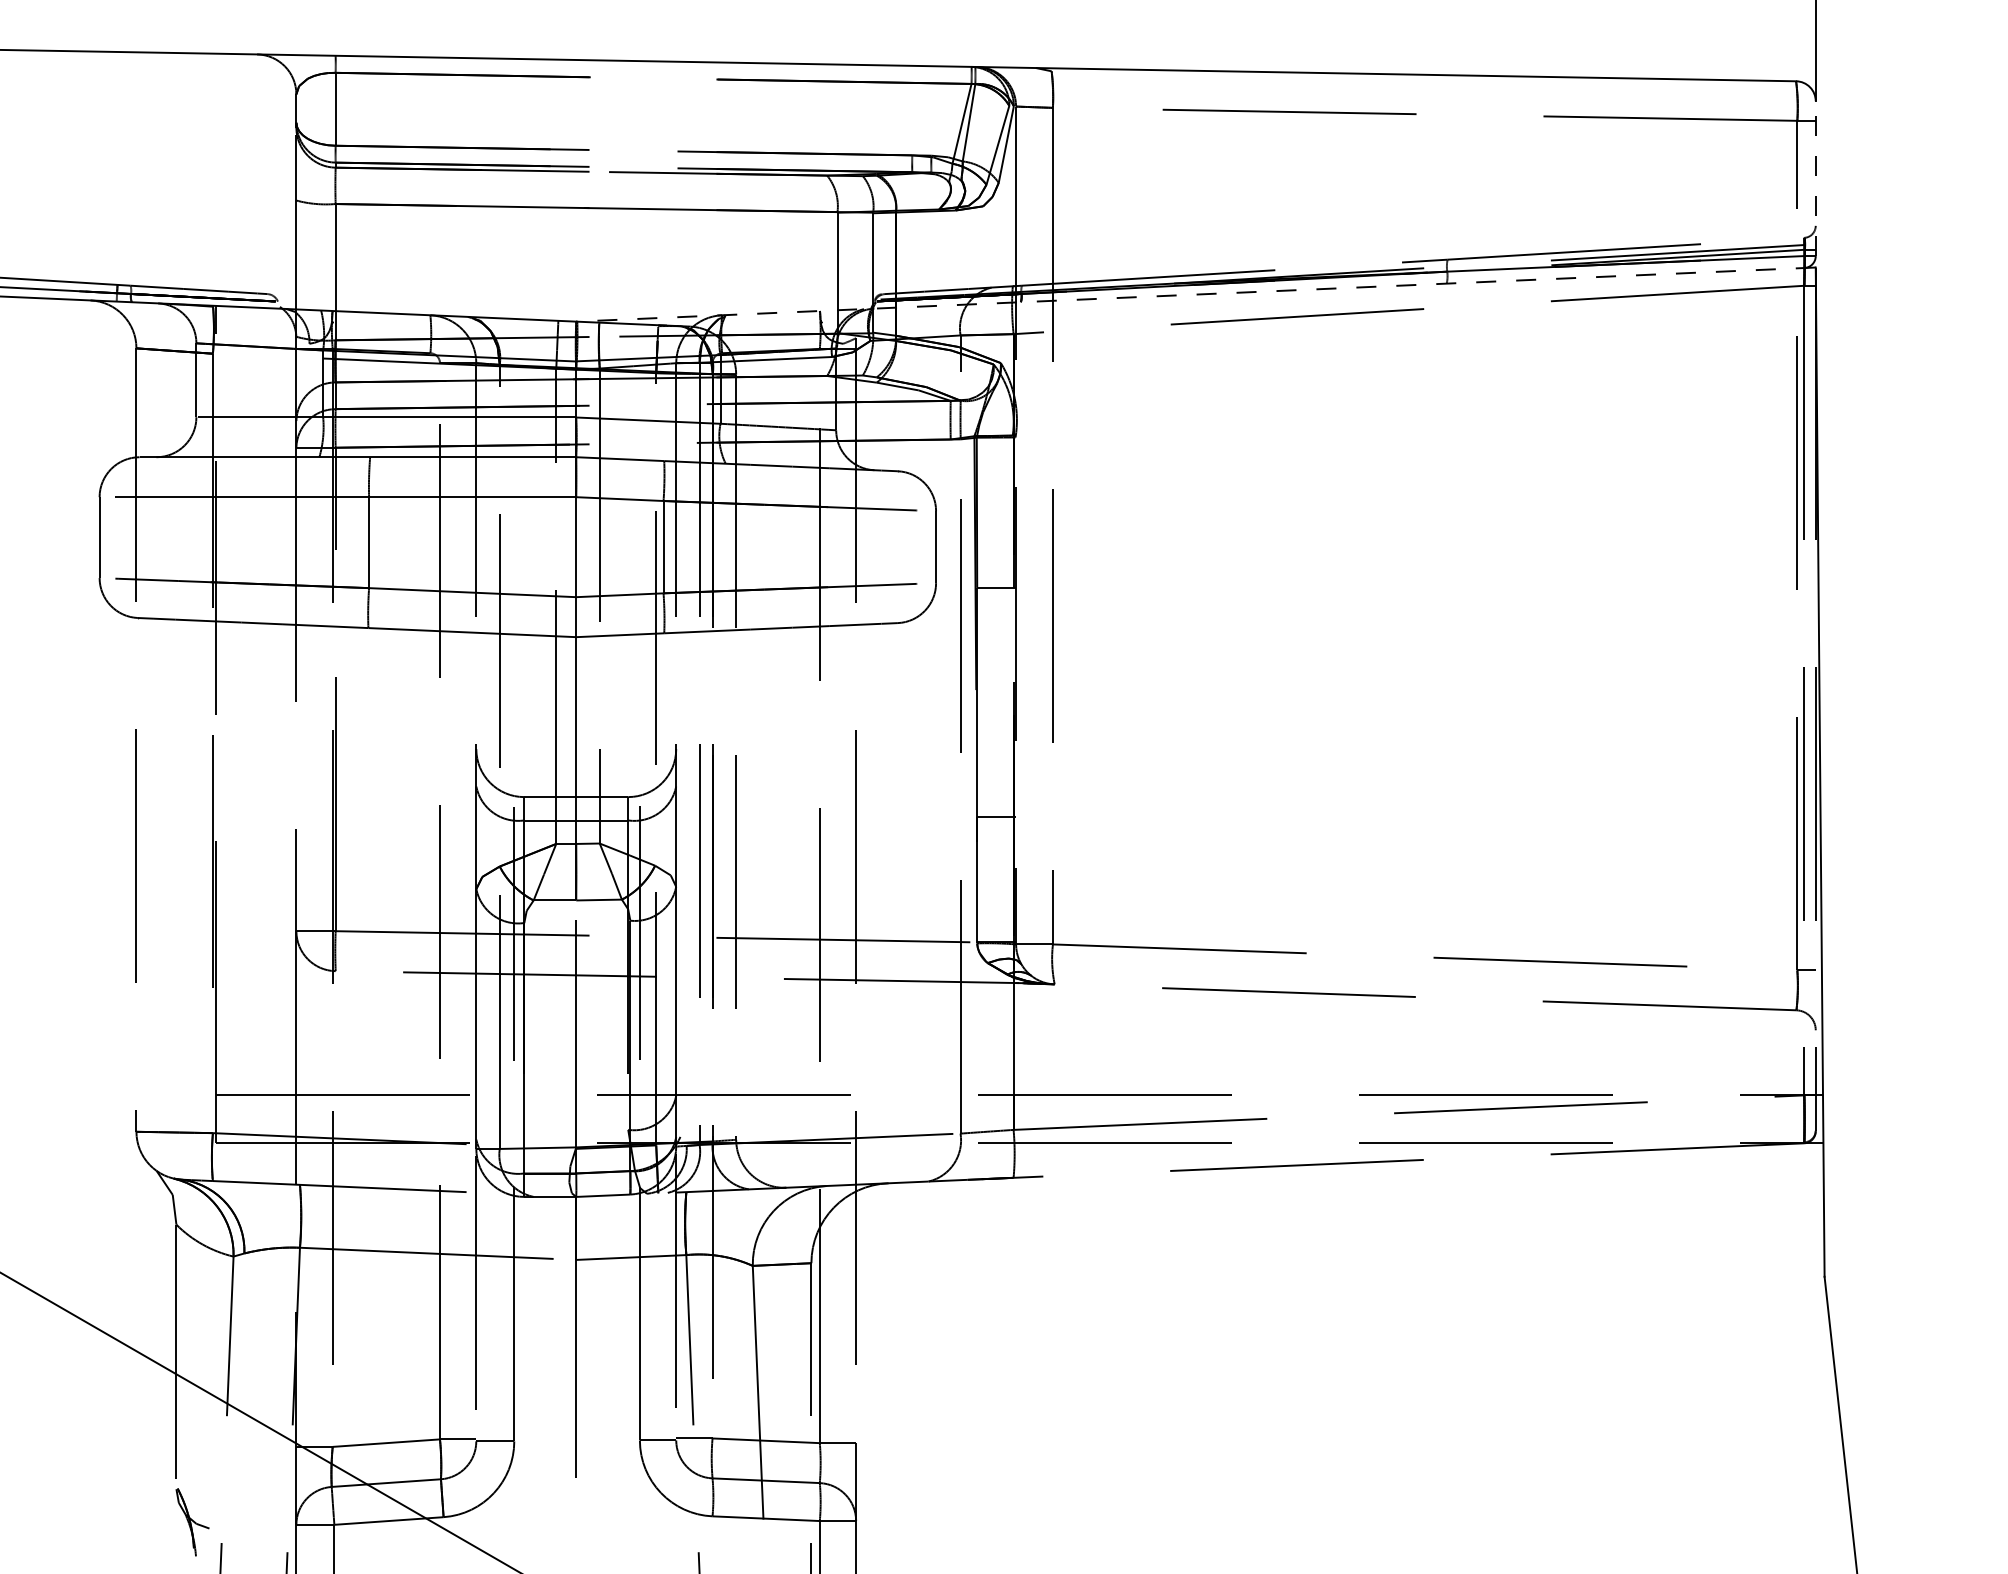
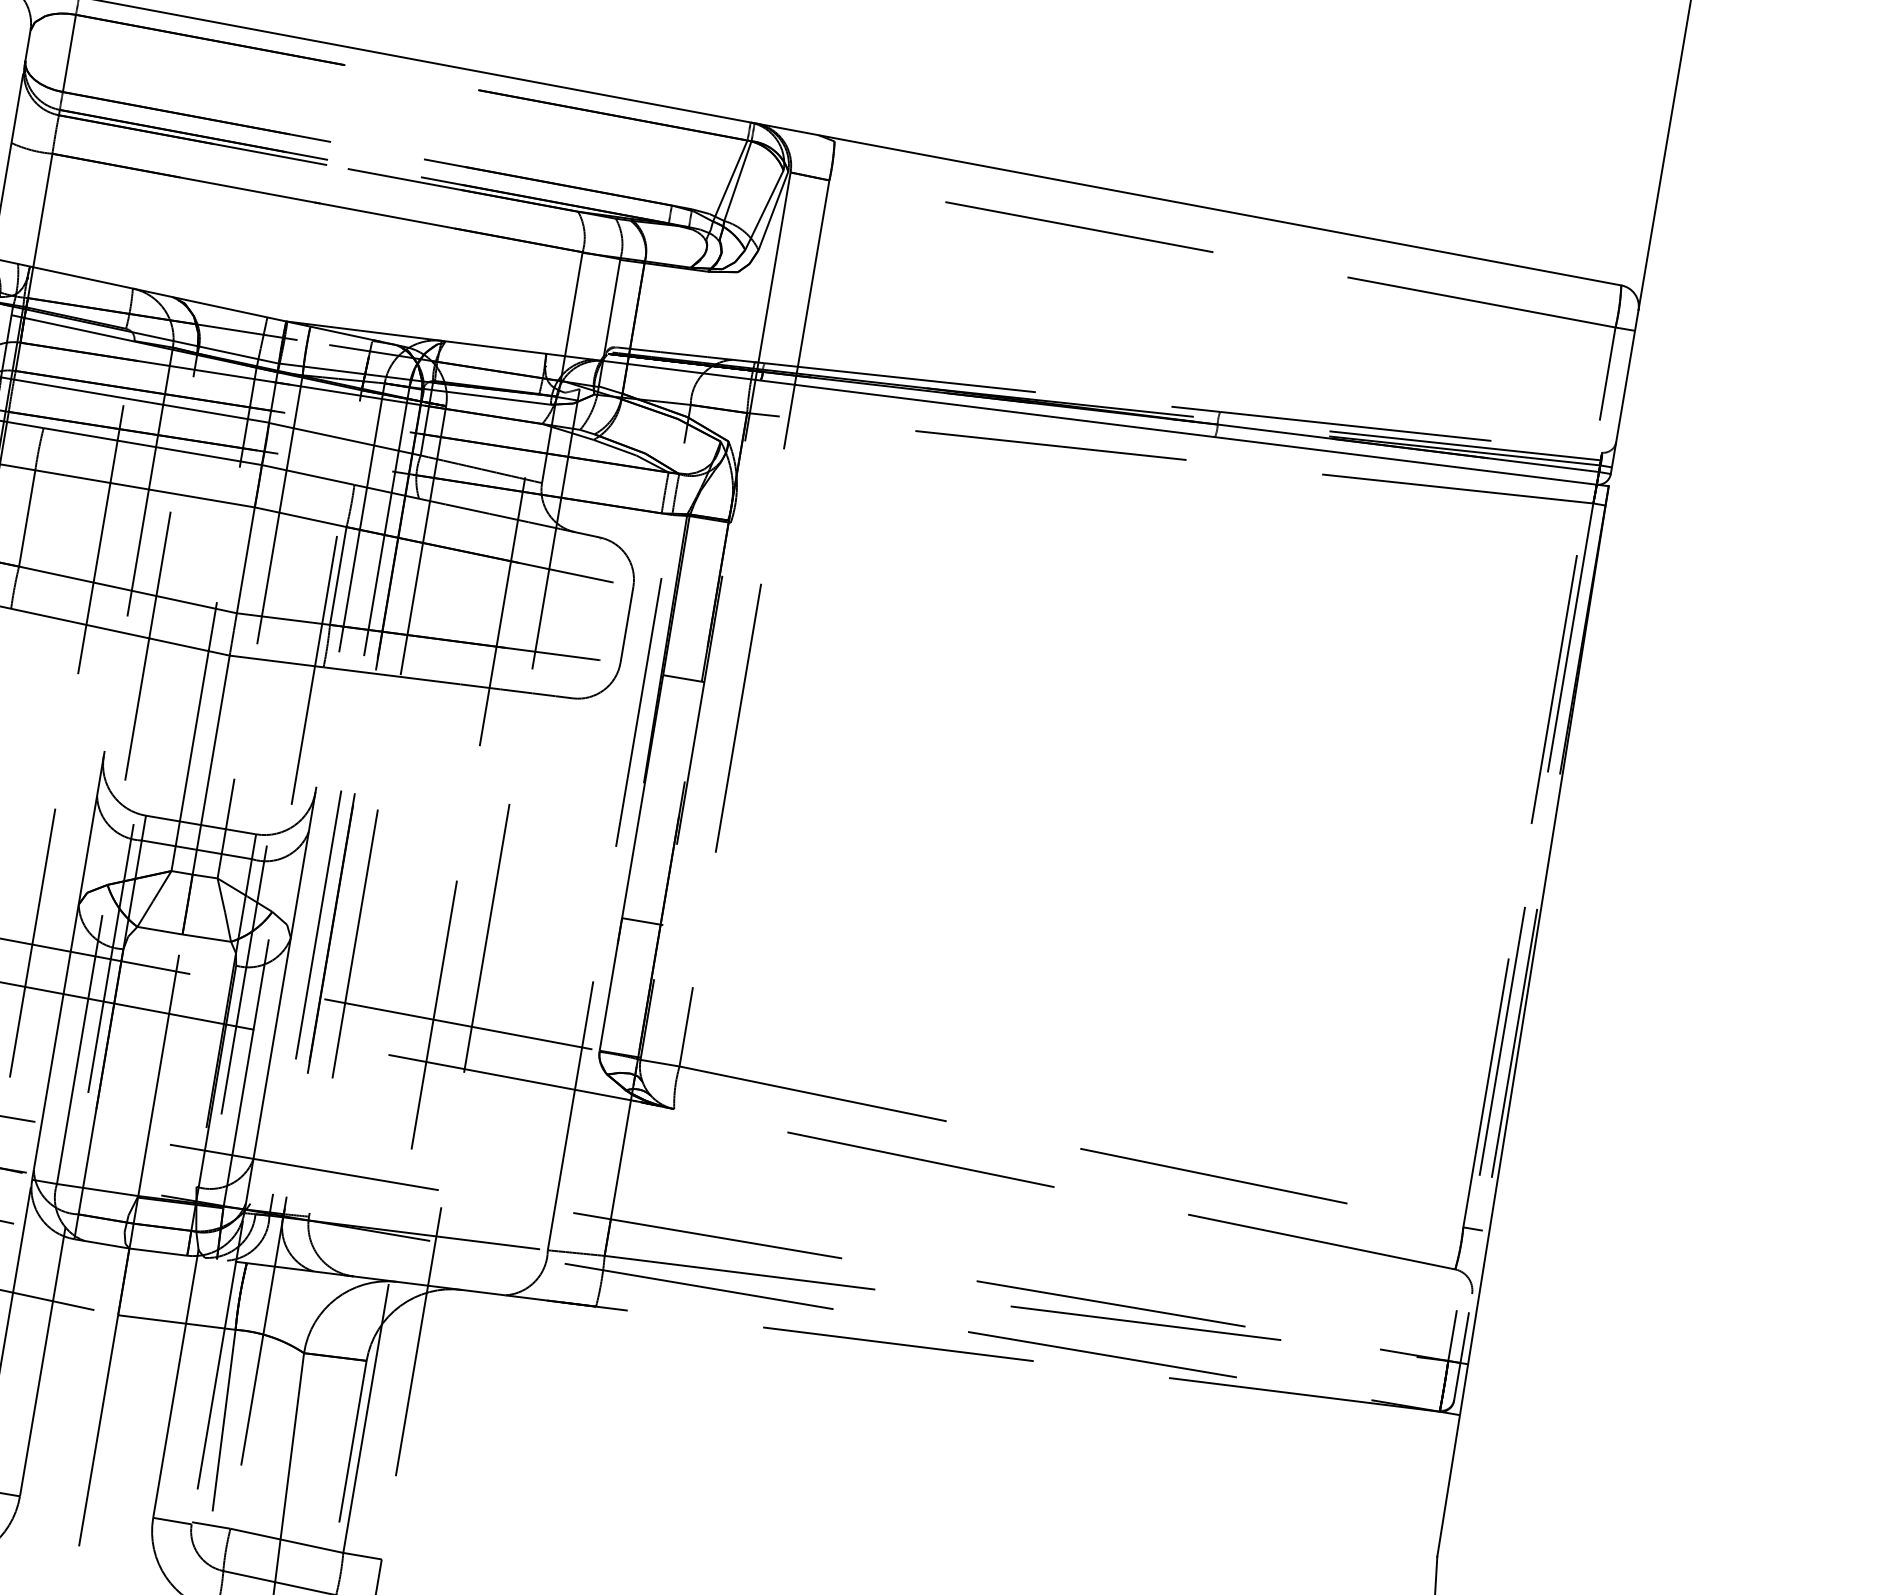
line: (1815, 178) -> (1624, 391), dashed -> solid
line: (1195, 294) -> (946, 403), dashed -> solid

